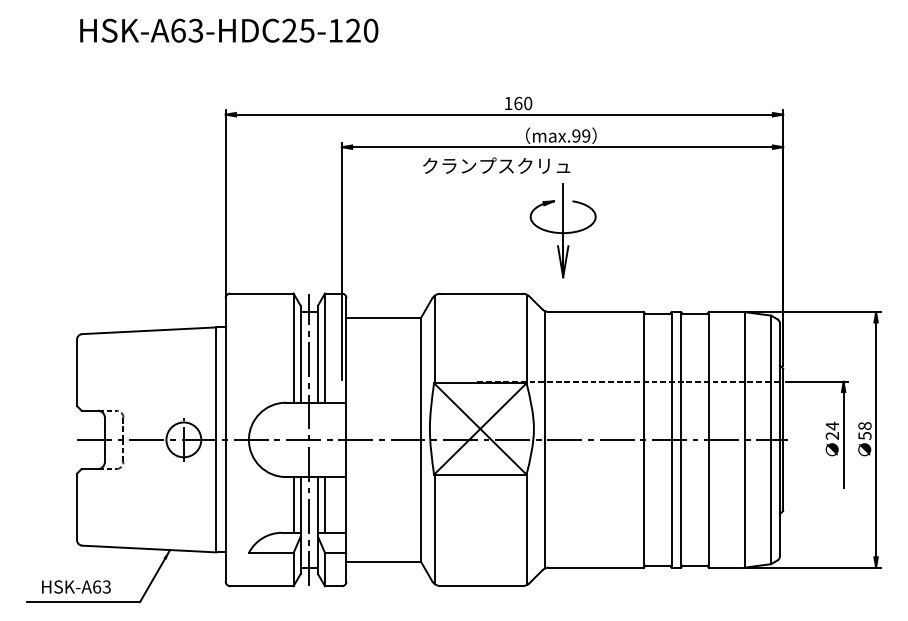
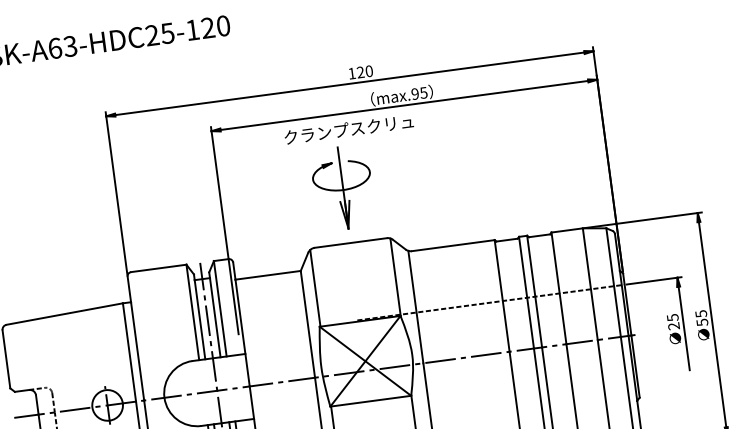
text: (518, 103) -> (360, 72), 160 -> 120
text: (586, 135) -> (424, 92), max.99 -> max.95
part: (562, 230) -> (342, 187), moved
text: (832, 425) -> (672, 317), 24 -> 25
text: (864, 426) -> (700, 314), 58 -> 55

